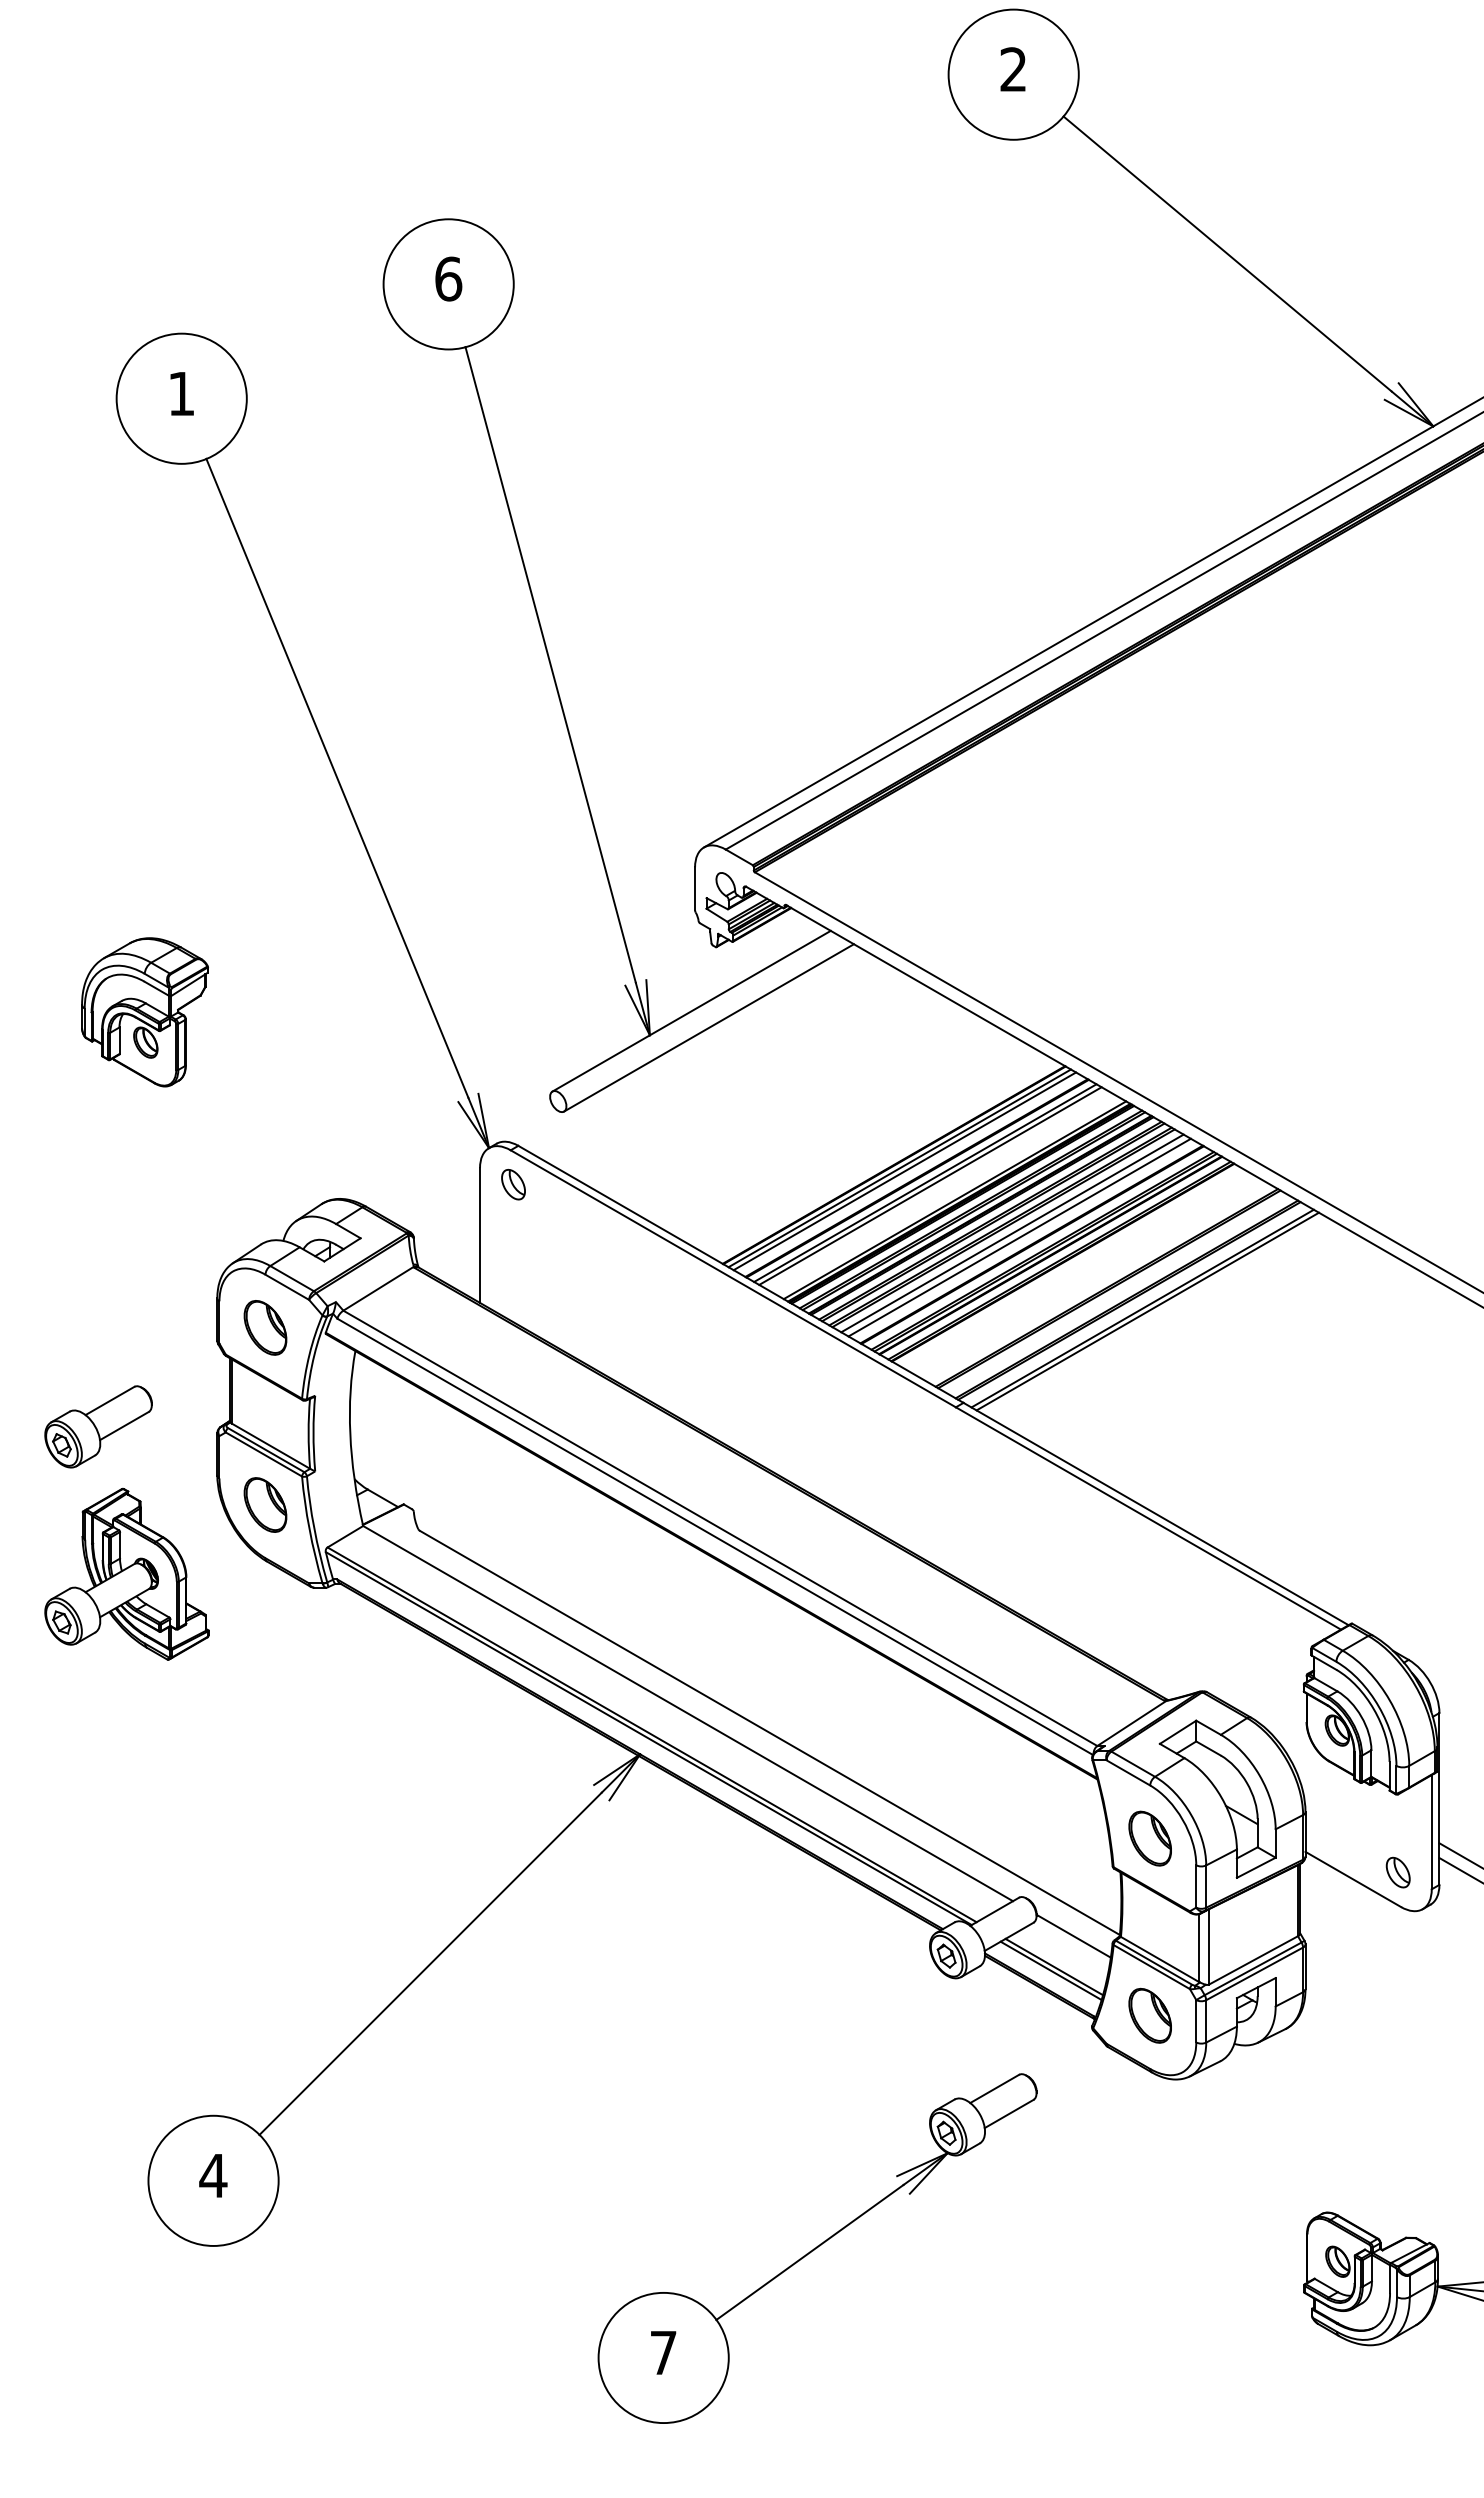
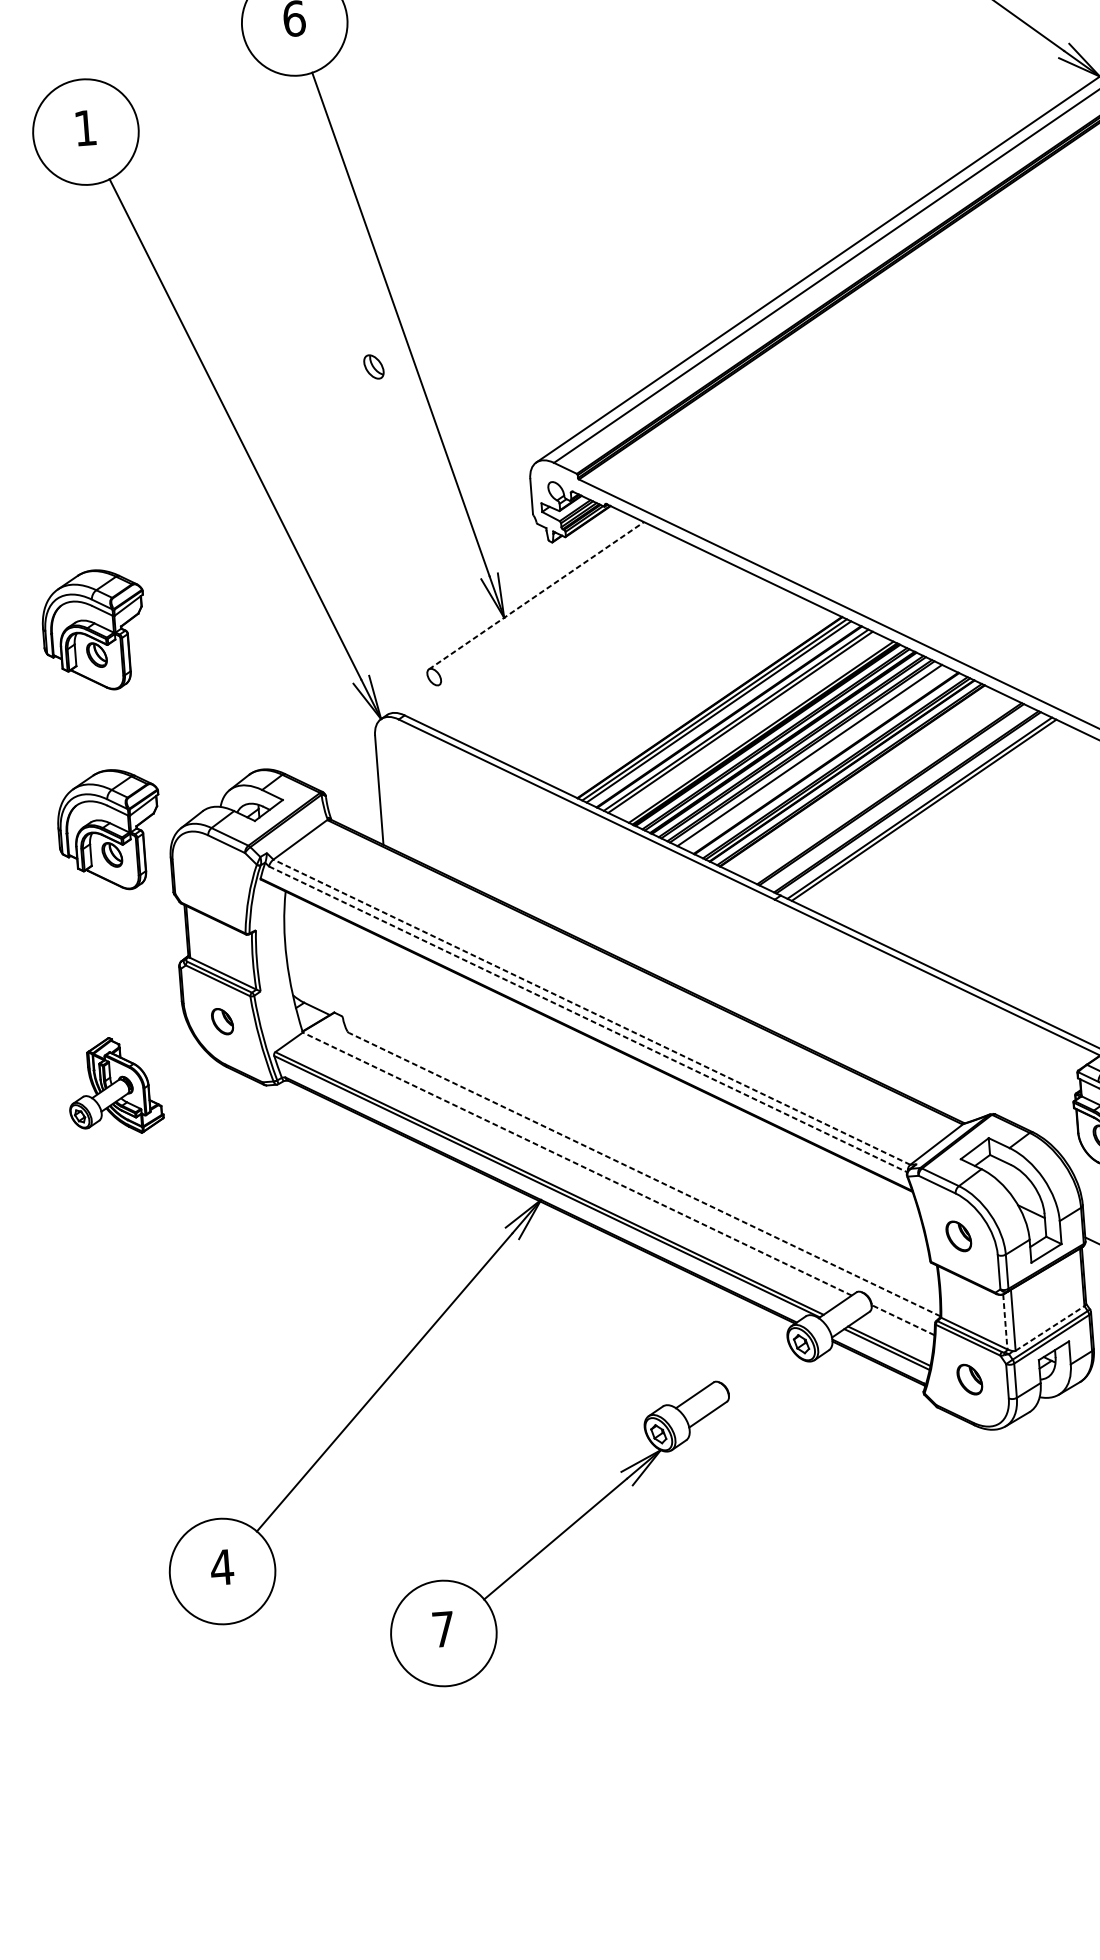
line: (691, 1011) -> (536, 595), solid -> dashed
line: (708, 1027) -> (551, 607), removed
part: (513, 1184) -> (373, 366), moved
line: (1019, 1237) -> (815, 758), removed
part: (144, 1259) -> (109, 830), added
part: (265, 1327) -> (211, 878), removed
part: (98, 1426) -> (82, 968), removed
part: (265, 1504) -> (222, 1021), size x0.6
line: (719, 1528) -> (591, 1012), solid -> dashed
line: (715, 1537) -> (588, 1019), solid -> dashed
part: (126, 1573) -> (114, 1085), size x0.7
line: (687, 1713) -> (576, 1164), solid -> dashed
line: (769, 1732) -> (644, 1174), solid -> dashed
part: (1149, 1838) -> (958, 1236), size x0.7
line: (1073, 1936) -> (902, 1320), solid -> dashed
line: (1199, 1948) -> (1005, 1322), solid -> dashed
line: (1253, 1960) -> (1049, 1328), solid -> dashed
part: (1149, 2015) -> (969, 1379), size x0.7
part: (817, 2248) -> (561, 1535), moved

